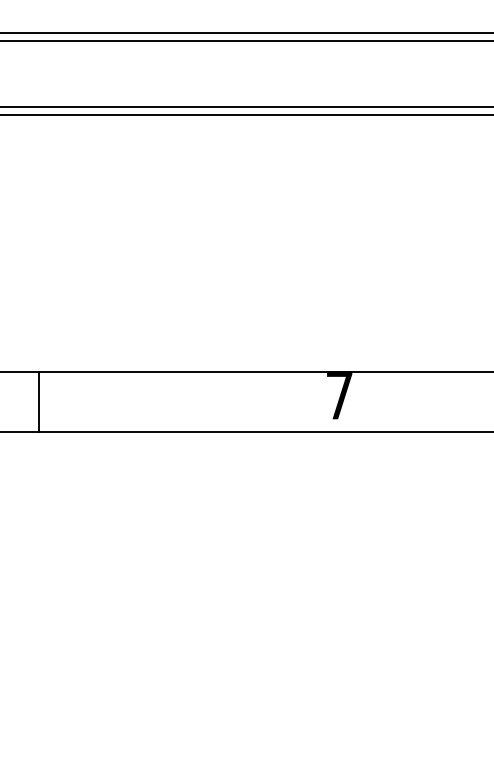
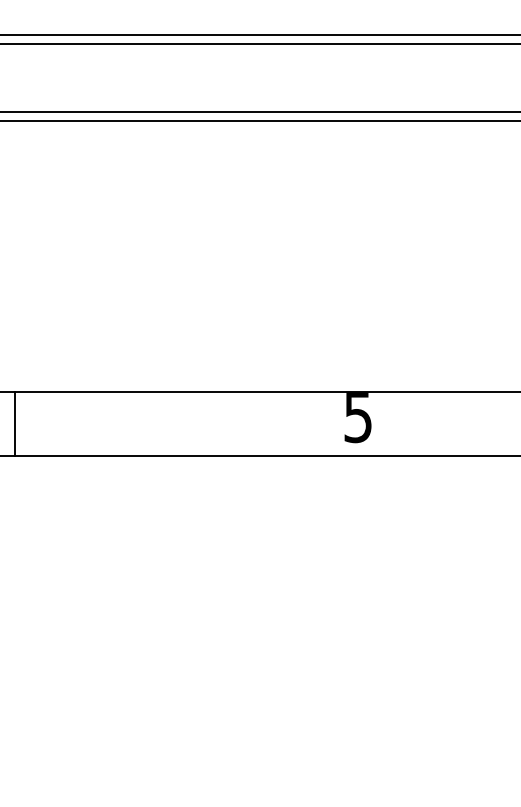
text: (338, 396) -> (357, 418), 7 -> 5
line: (38, 401) -> (14, 423), moved

